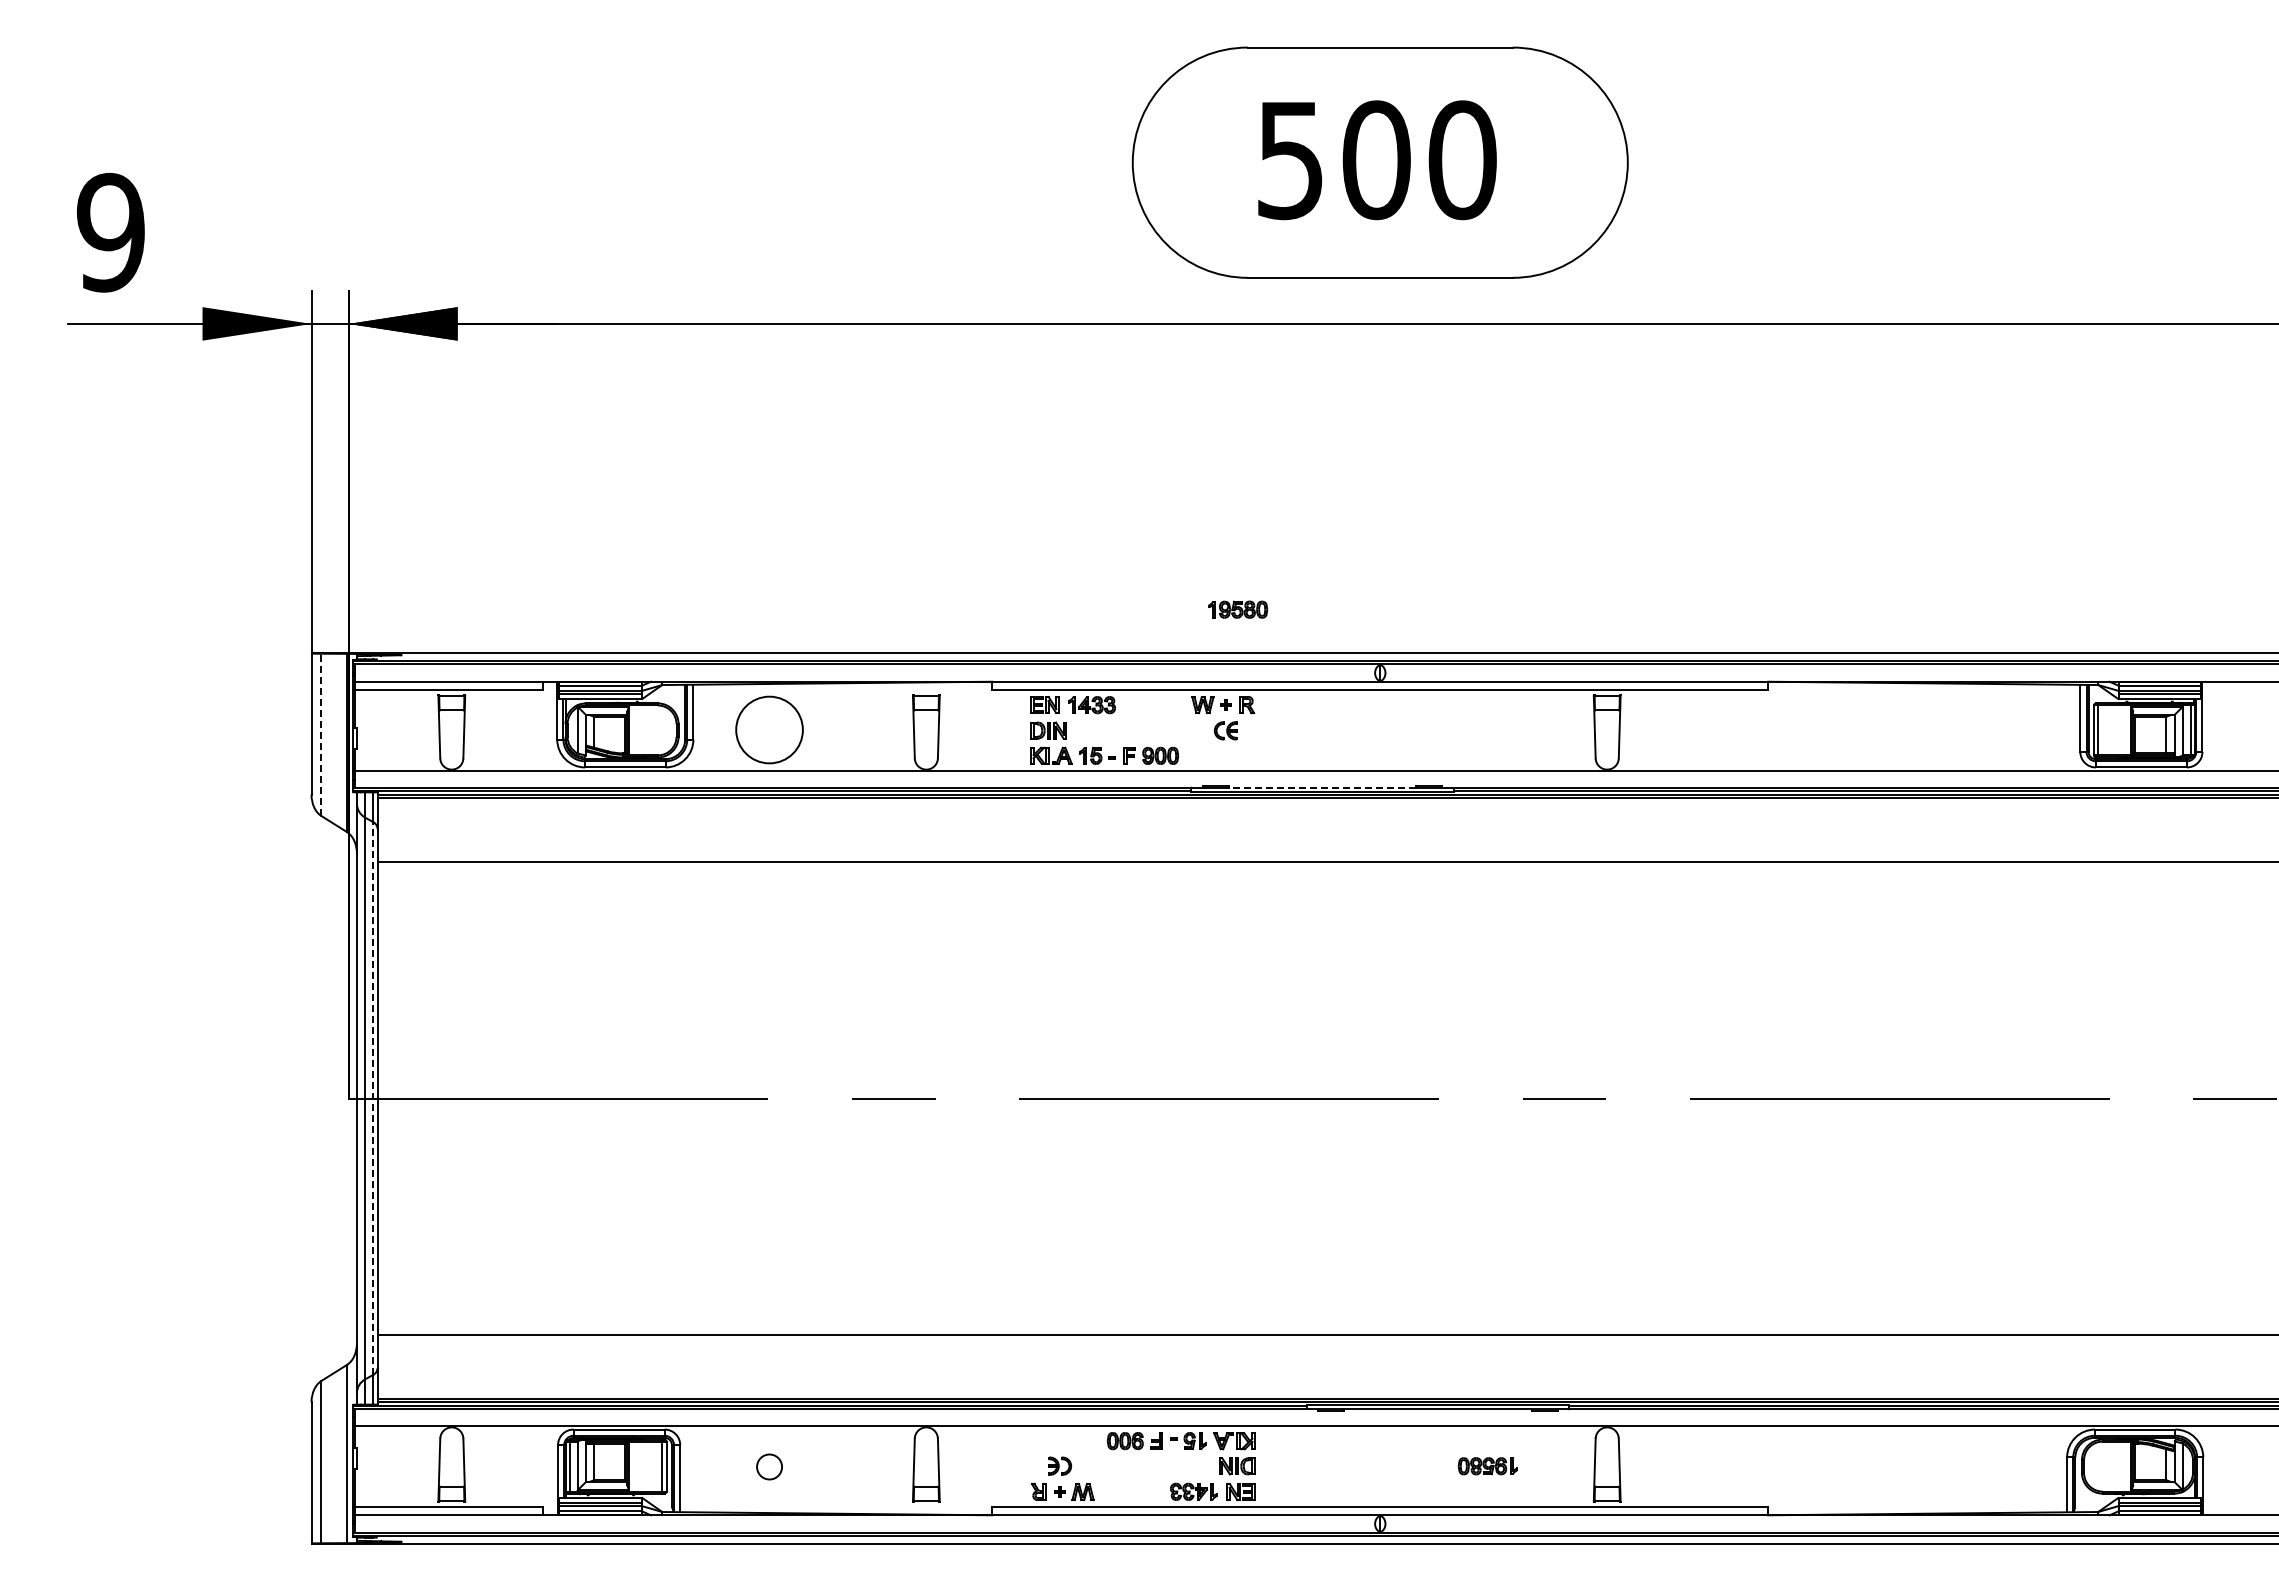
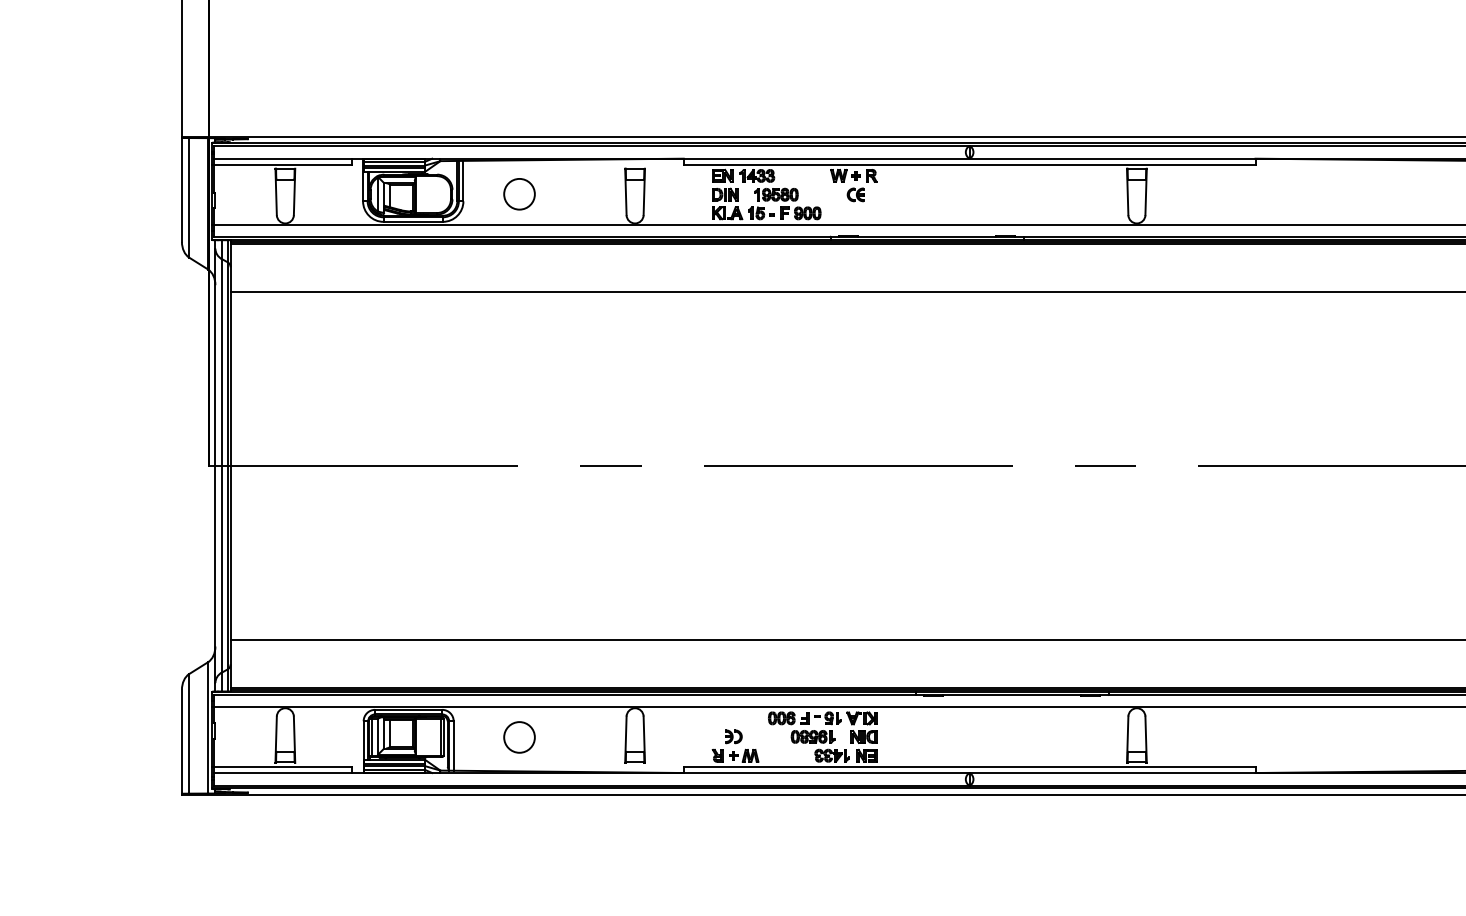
part: (1238, 609) -> (776, 194), moved
circle: (769, 729) -> (519, 193), size x0.62
line: (321, 734) -> (189, 197), dashed -> solid
line: (1322, 787) -> (927, 236), dashed -> solid
line: (373, 1097) -> (227, 465), dashed -> solid
circle: (769, 1466) -> (519, 737), size x1.67
part: (1487, 1466) -> (812, 737), moved

